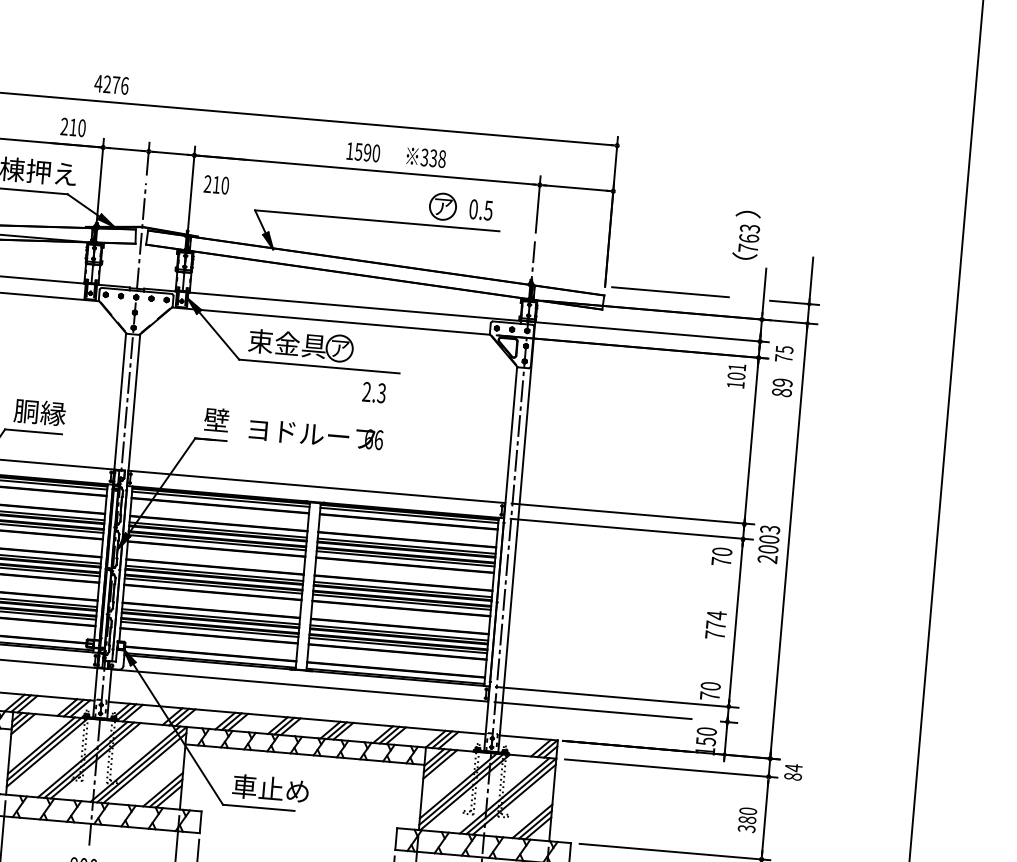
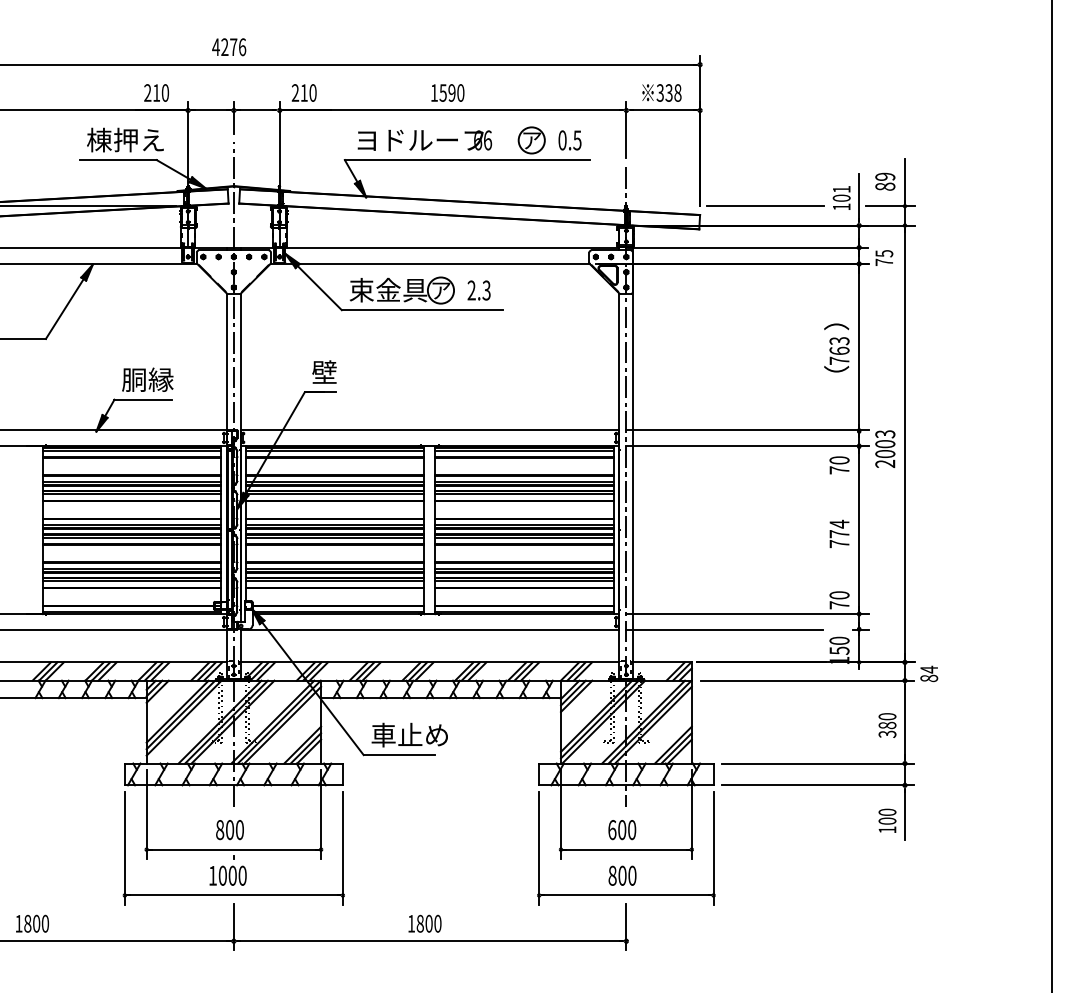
text: (111, 85) -> (229, 47), moved
text: (425, 157) -> (661, 92), moved
text: (215, 184) -> (303, 92), moved
text: (746, 234) -> (836, 347), moved
text: (736, 375) -> (841, 197), moved
text: (782, 387) -> (885, 181), moved
text: (373, 392) -> (478, 290), moved
text: (315, 434) -> (424, 140), moved

